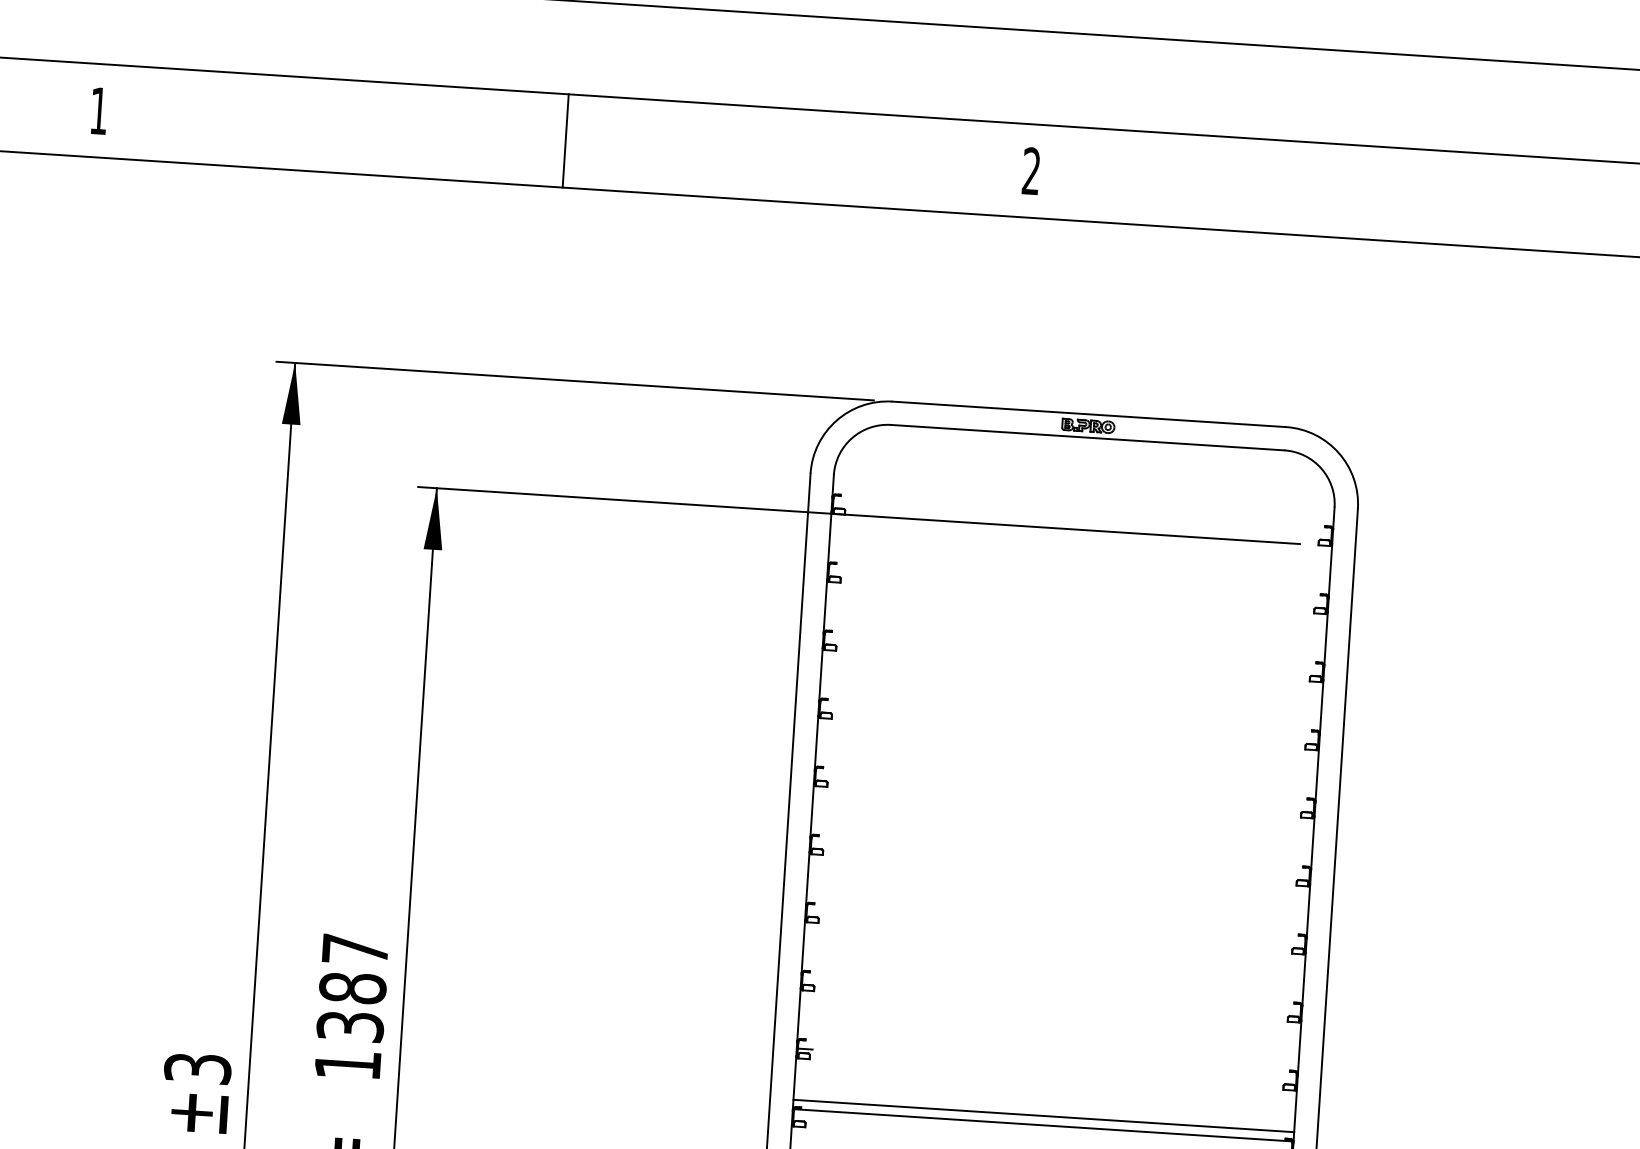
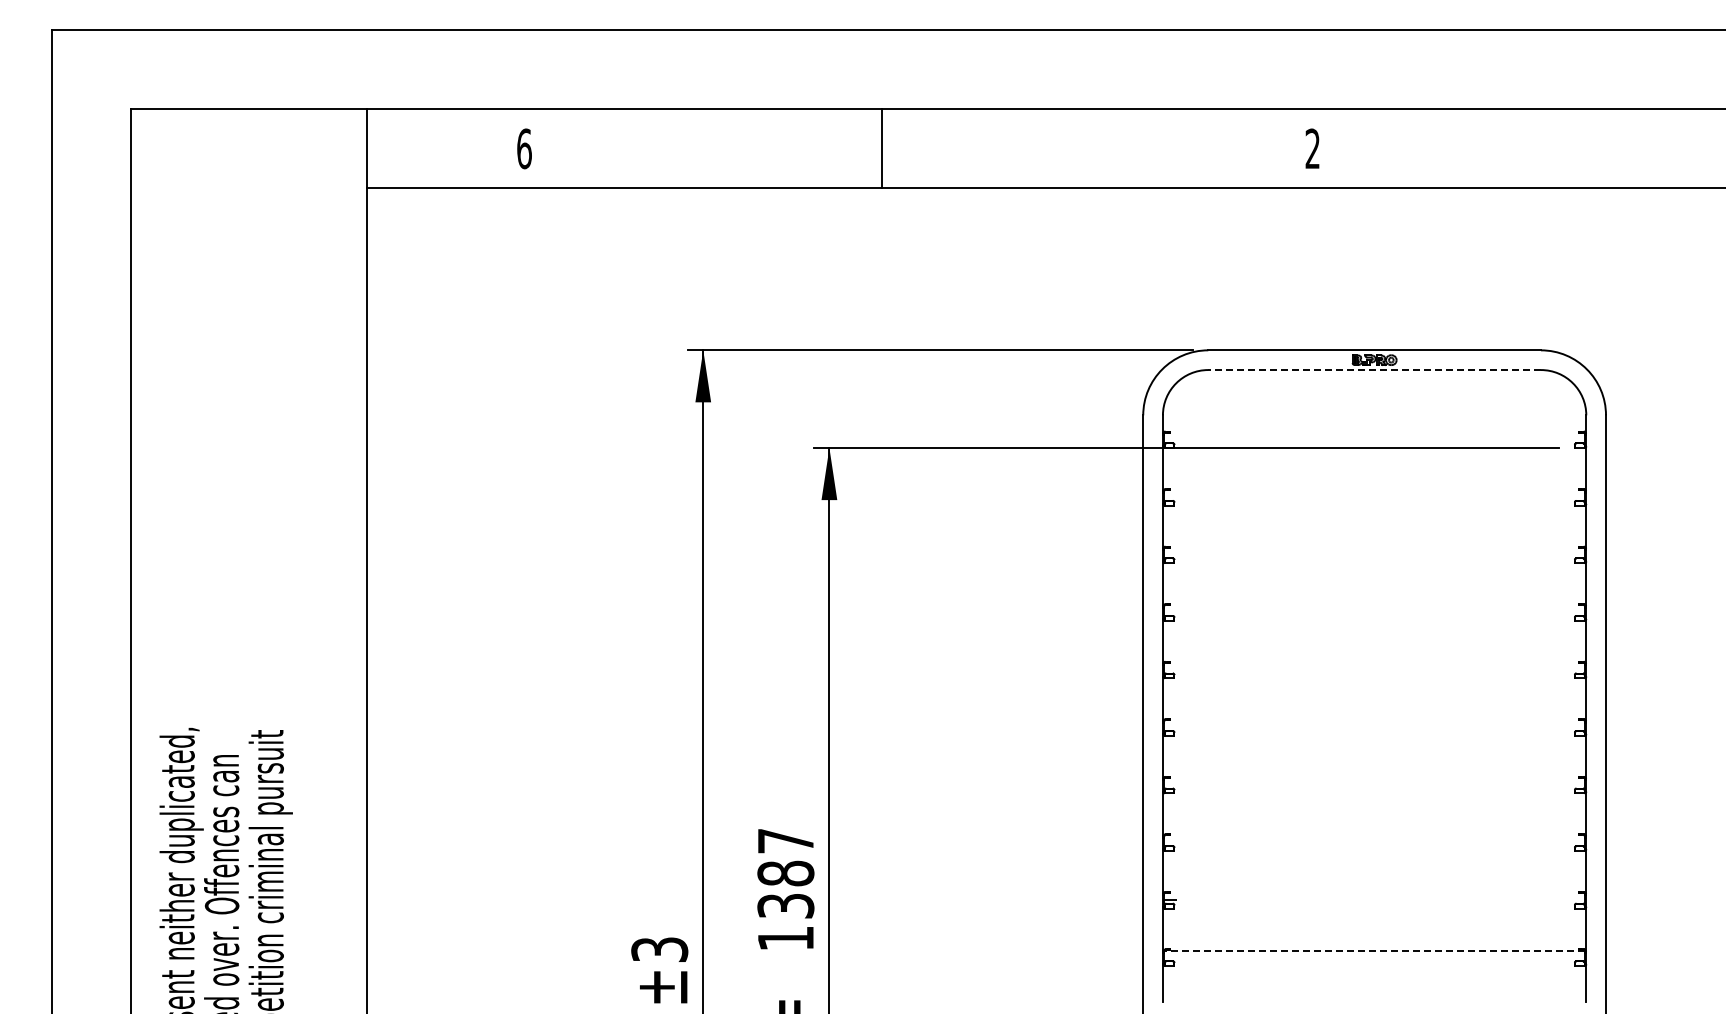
text: (99, 110) -> (524, 148), 1 -> 6
line: (565, 140) -> (881, 148), moved
line: (1087, 438) -> (1374, 370), solid -> dashed
line: (1043, 1115) -> (1374, 943), removed
line: (1043, 1125) -> (1374, 951), solid -> dashed

